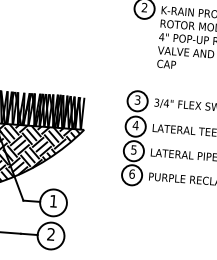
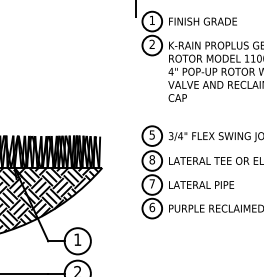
text: (137, 99) -> (152, 134), 3 -> 5
text: (136, 125) -> (152, 159), 4 -> 8
text: (133, 149) -> (151, 183), 5 -> 7

